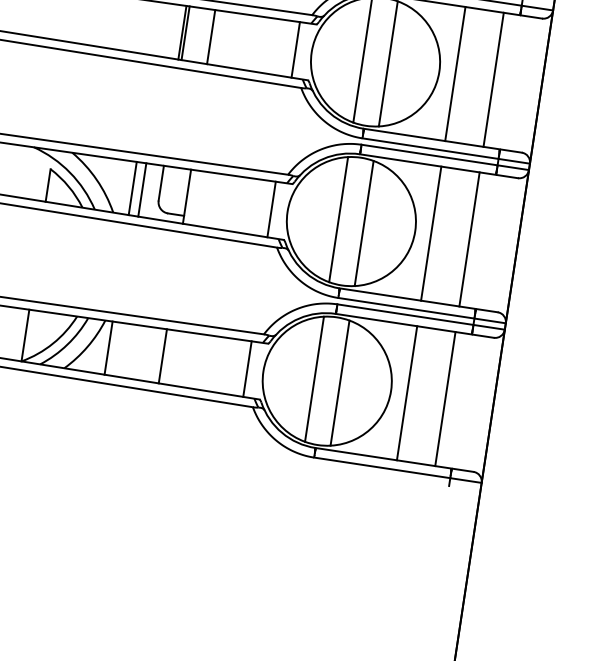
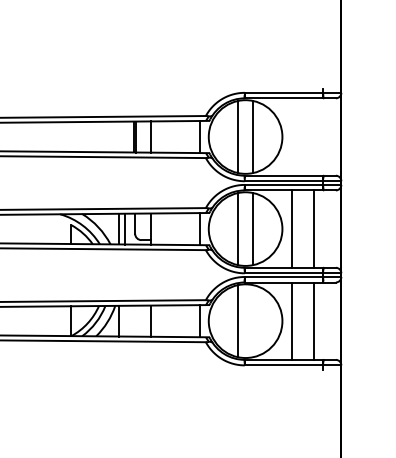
line: (455, 73) -> (291, 136), removed
line: (493, 78) -> (313, 136), removed
line: (339, 383) -> (252, 321), removed

